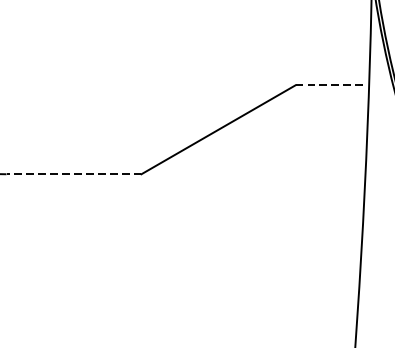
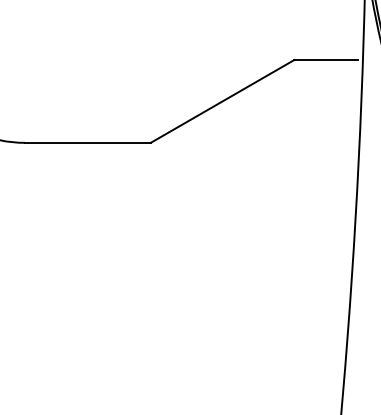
line: (330, 84) -> (326, 59), dashed -> solid
line: (73, 173) -> (87, 142), dashed -> solid

